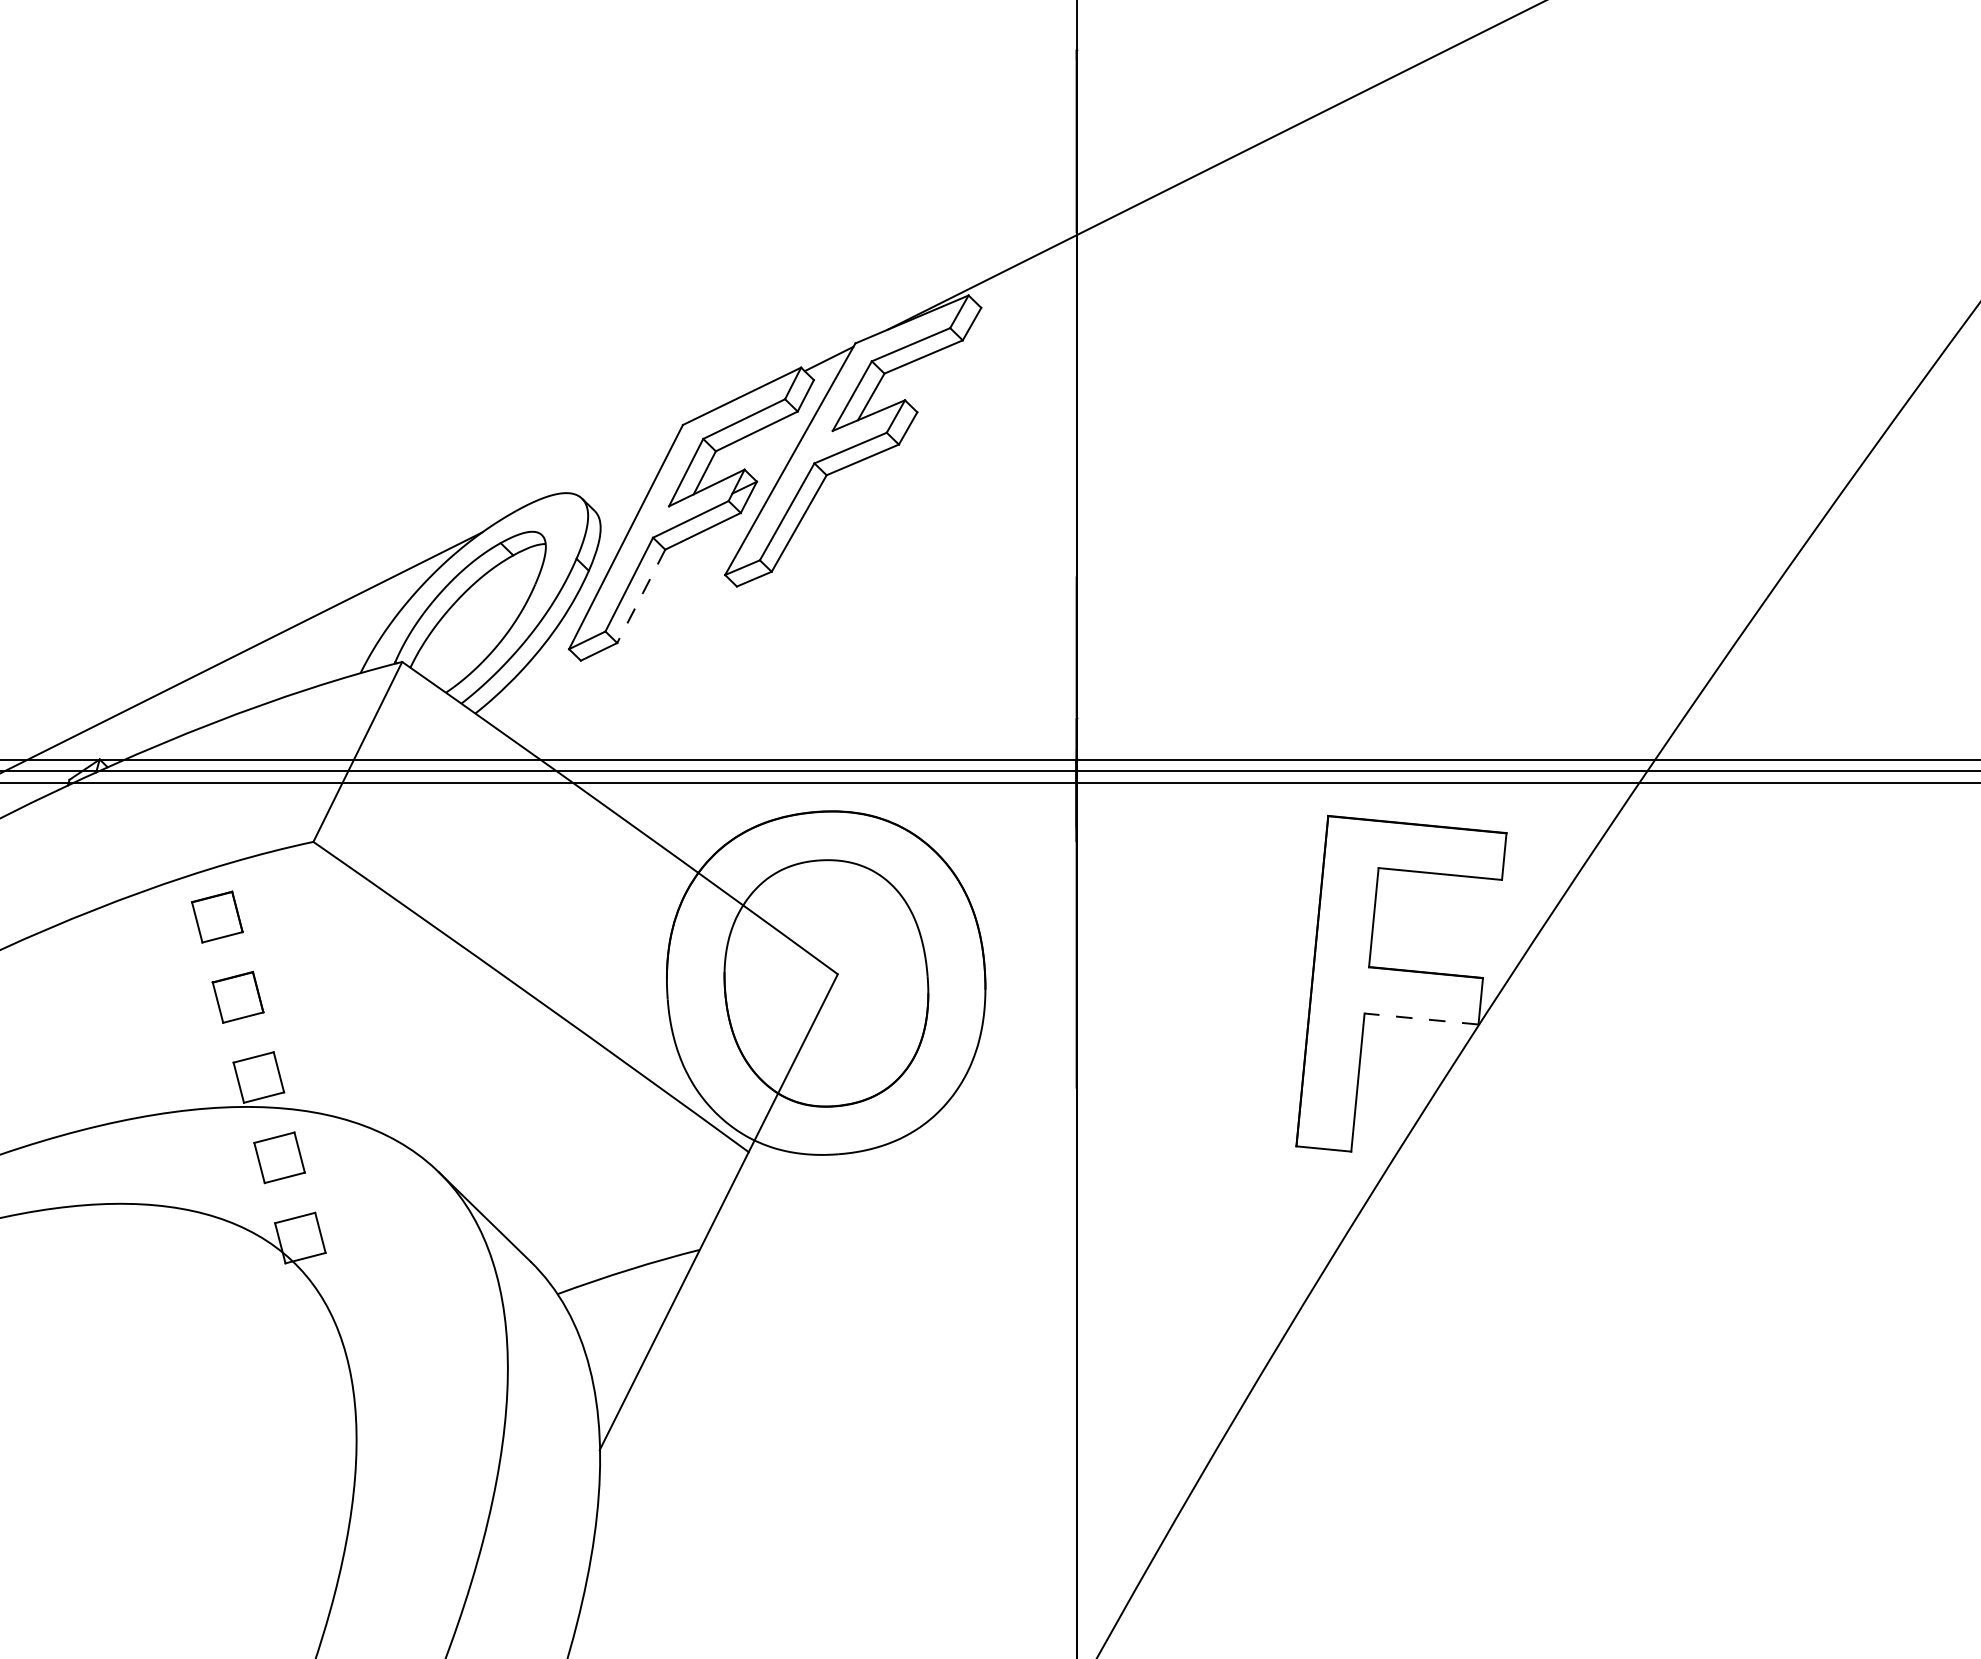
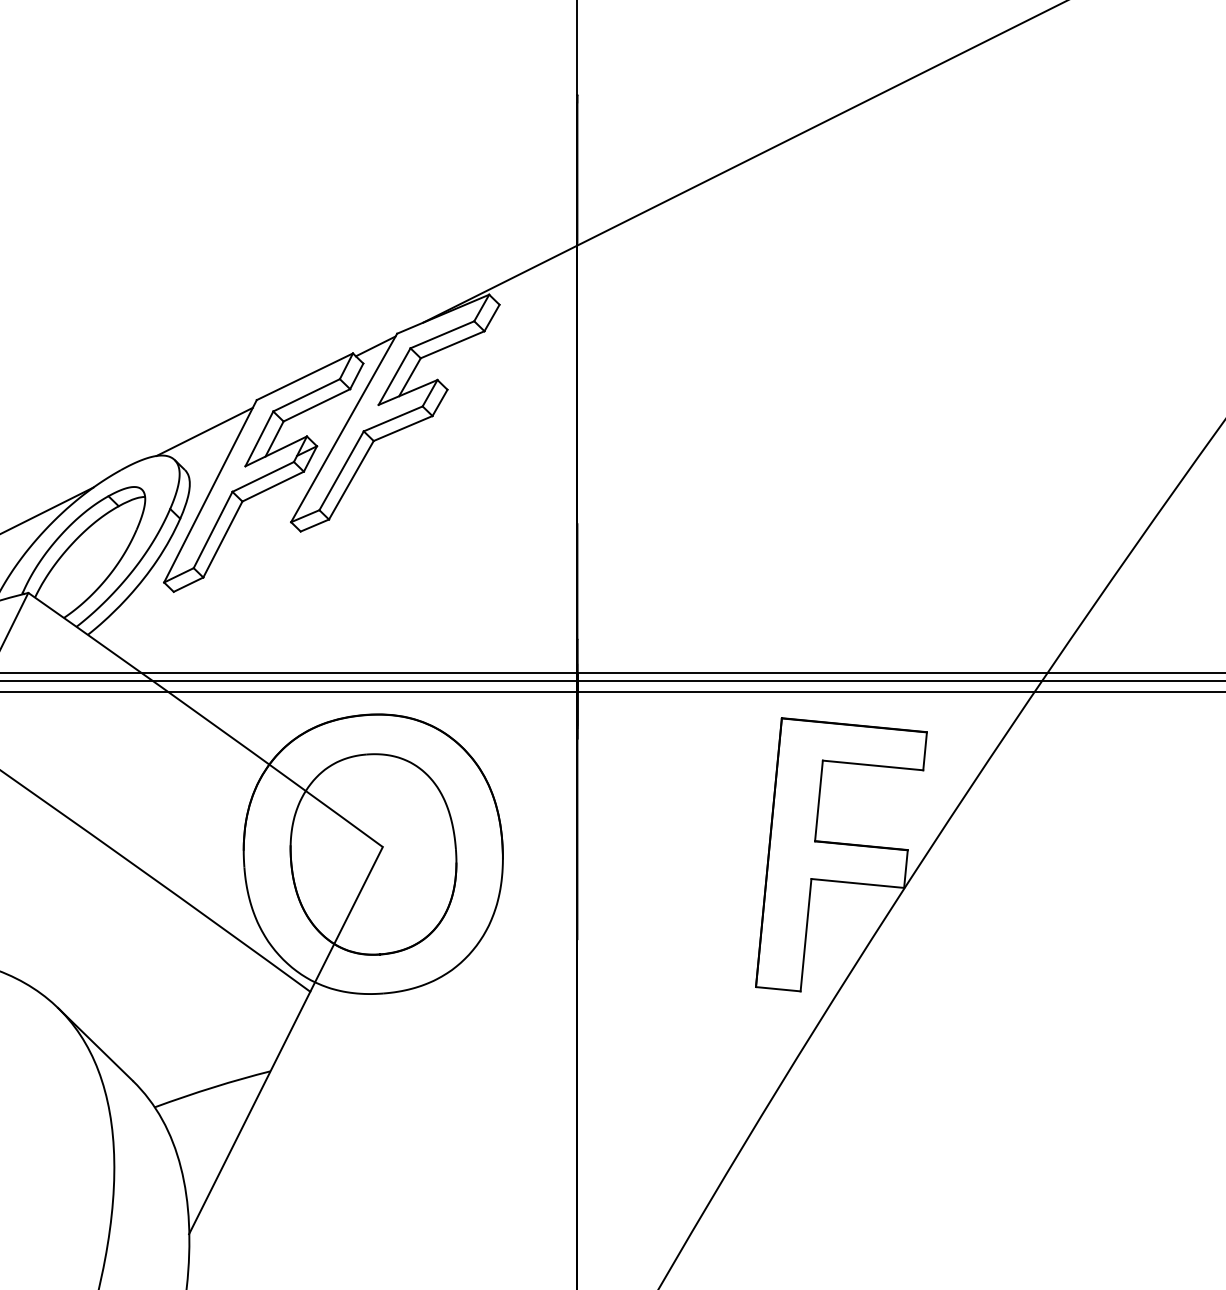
line: (618, 463) -> (204, 431), added
line: (641, 596) -> (223, 539), dashed -> solid
line: (1421, 1018) -> (857, 883), dashed -> solid

